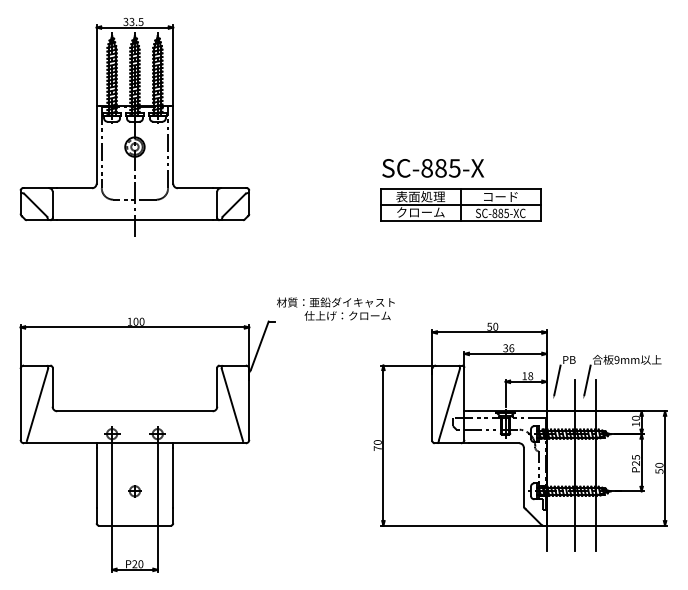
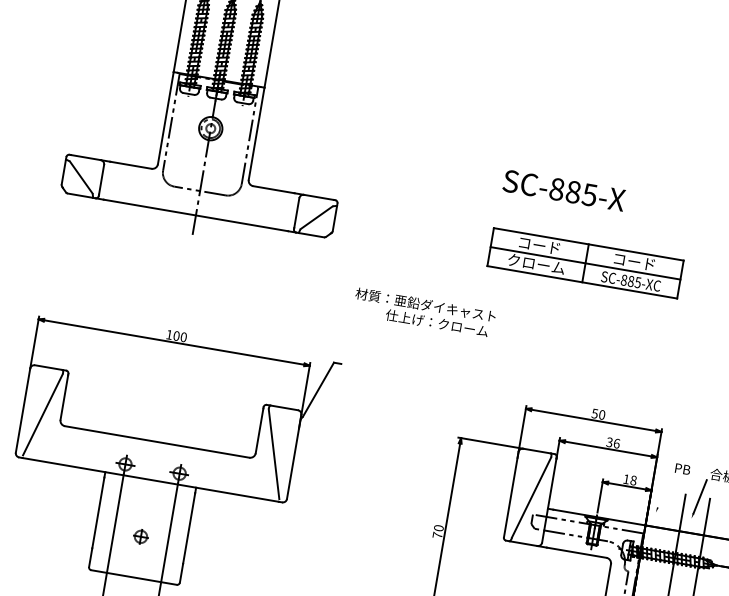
text: (433, 168) -> (564, 190), moved
text: (420, 196) -> (539, 245), 表面処理 -> コード
text: (335, 308) -> (424, 312), moved
line: (557, 379) -> (664, 489), removed

